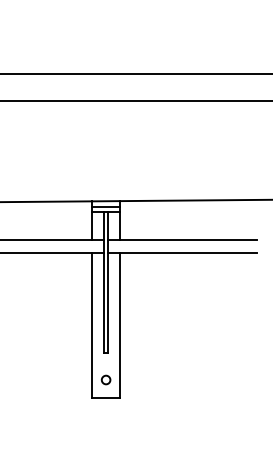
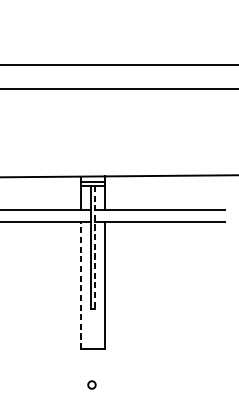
line: (108, 282) -> (94, 247), solid -> dashed
line: (92, 325) -> (80, 285), solid -> dashed
part: (105, 379) -> (91, 384), moved

